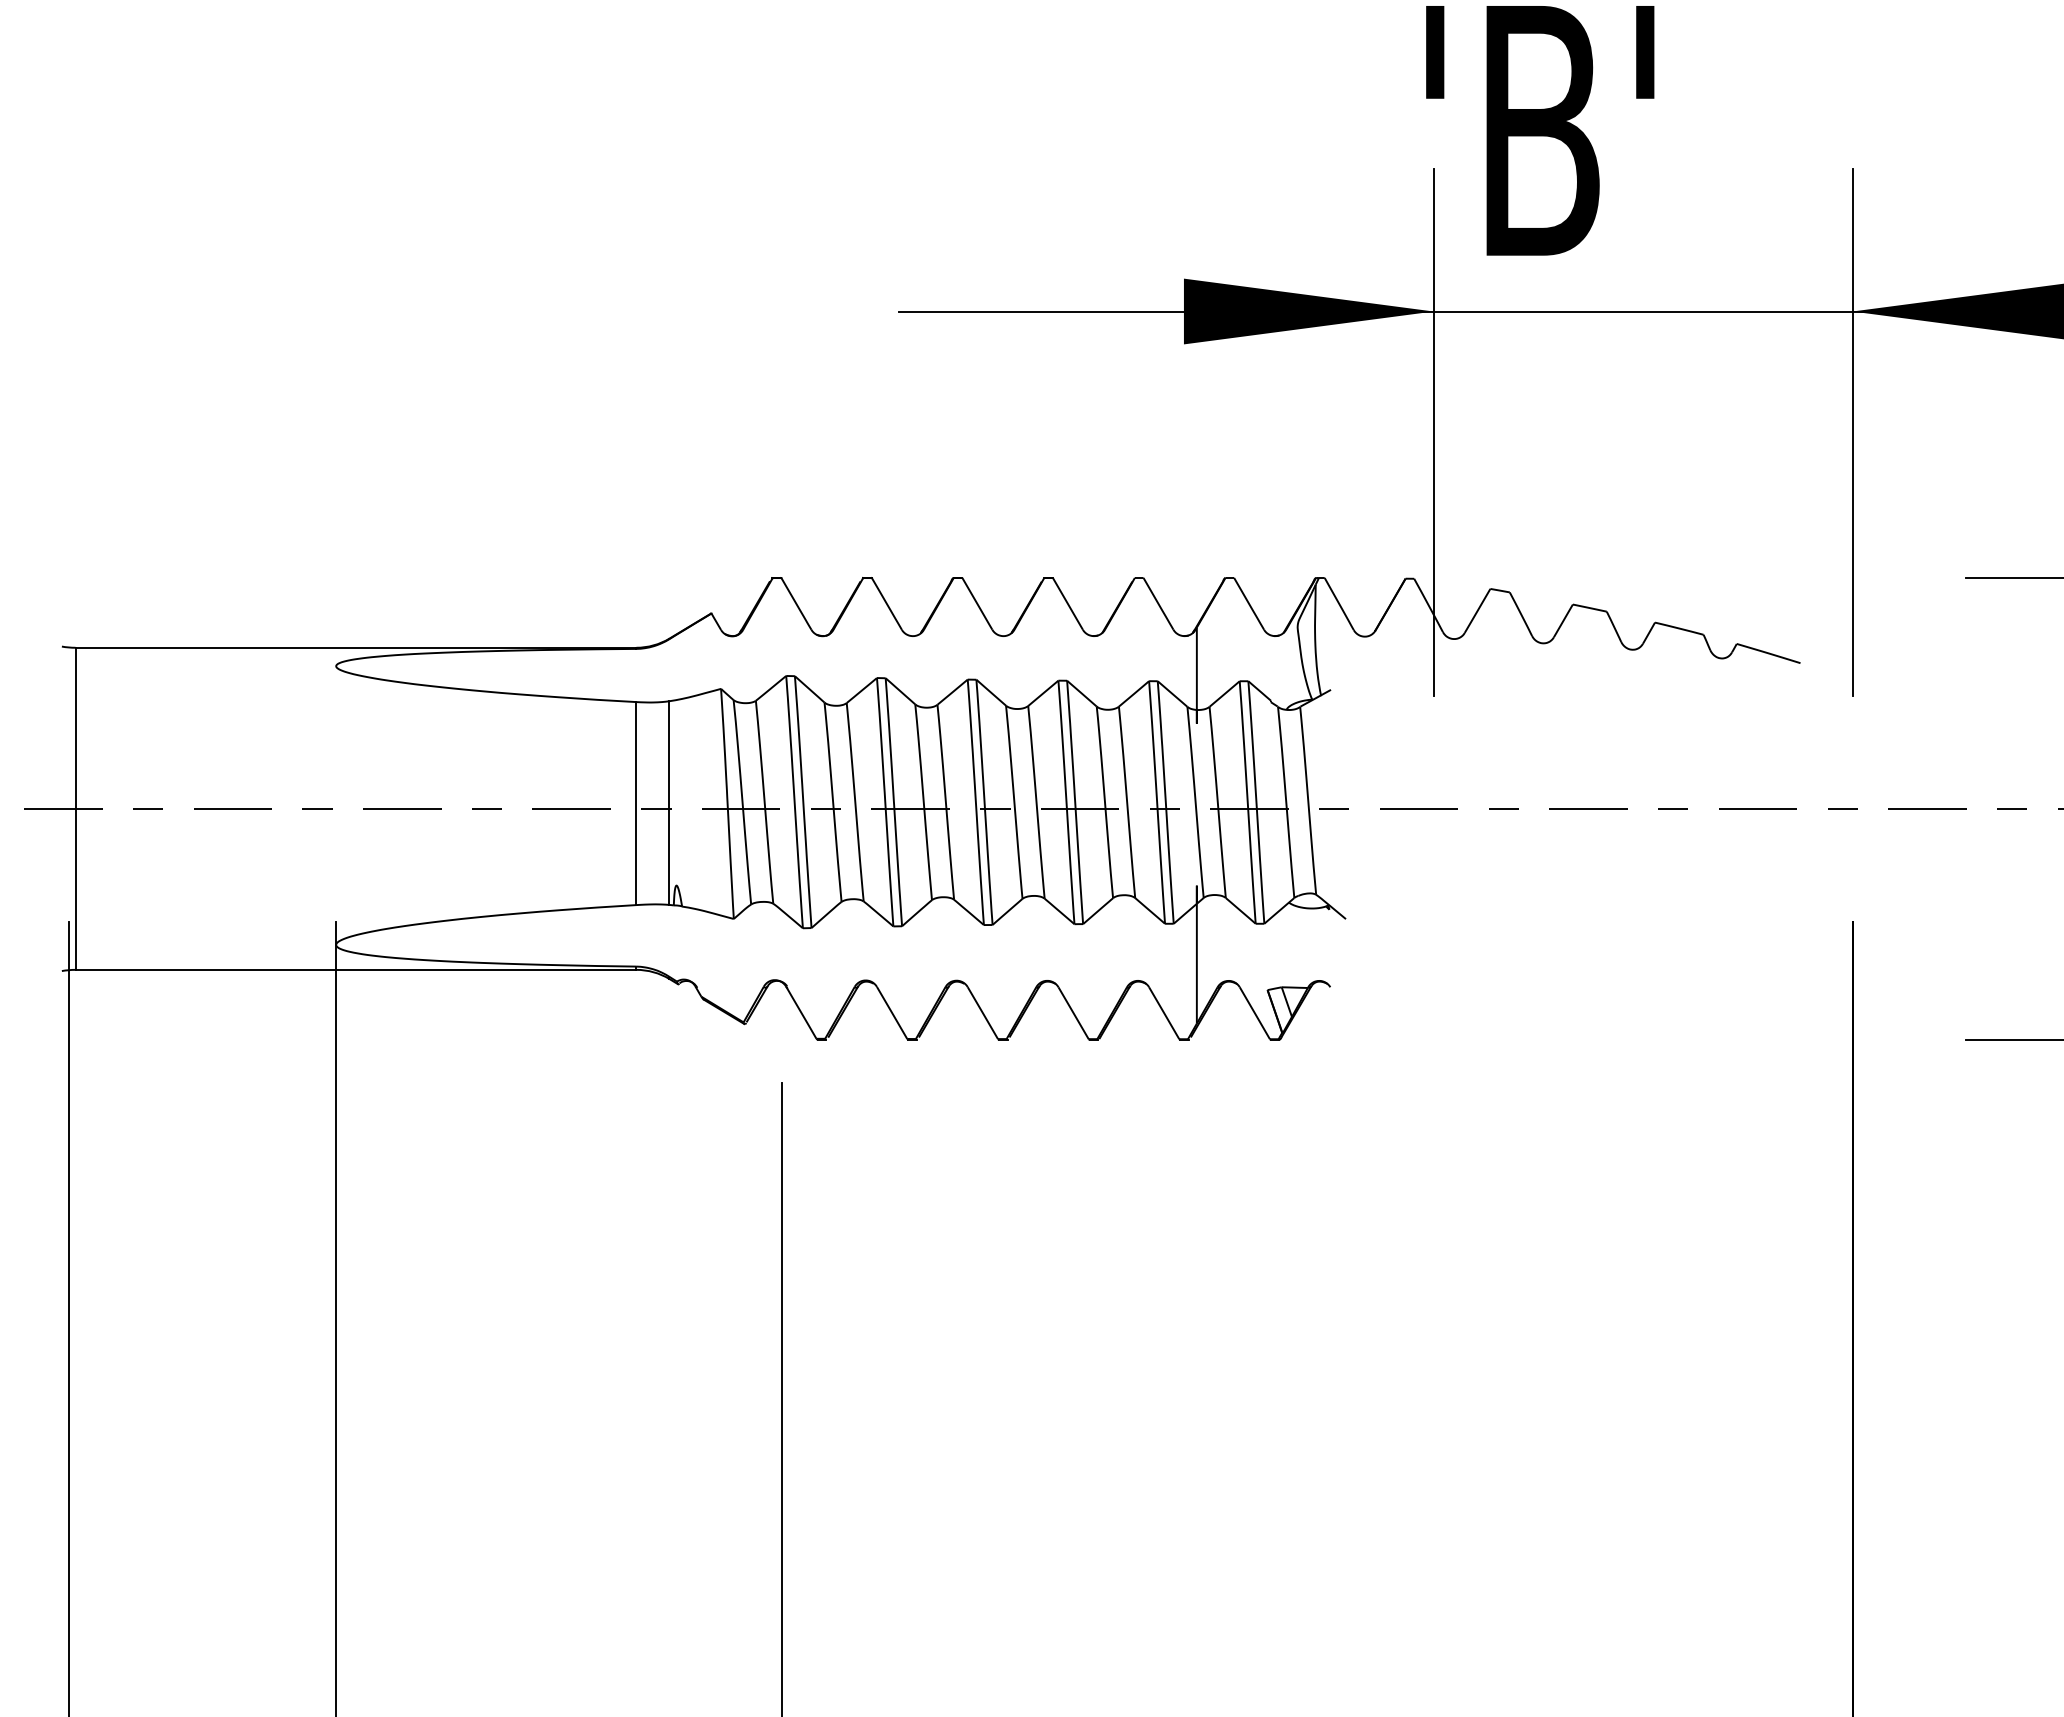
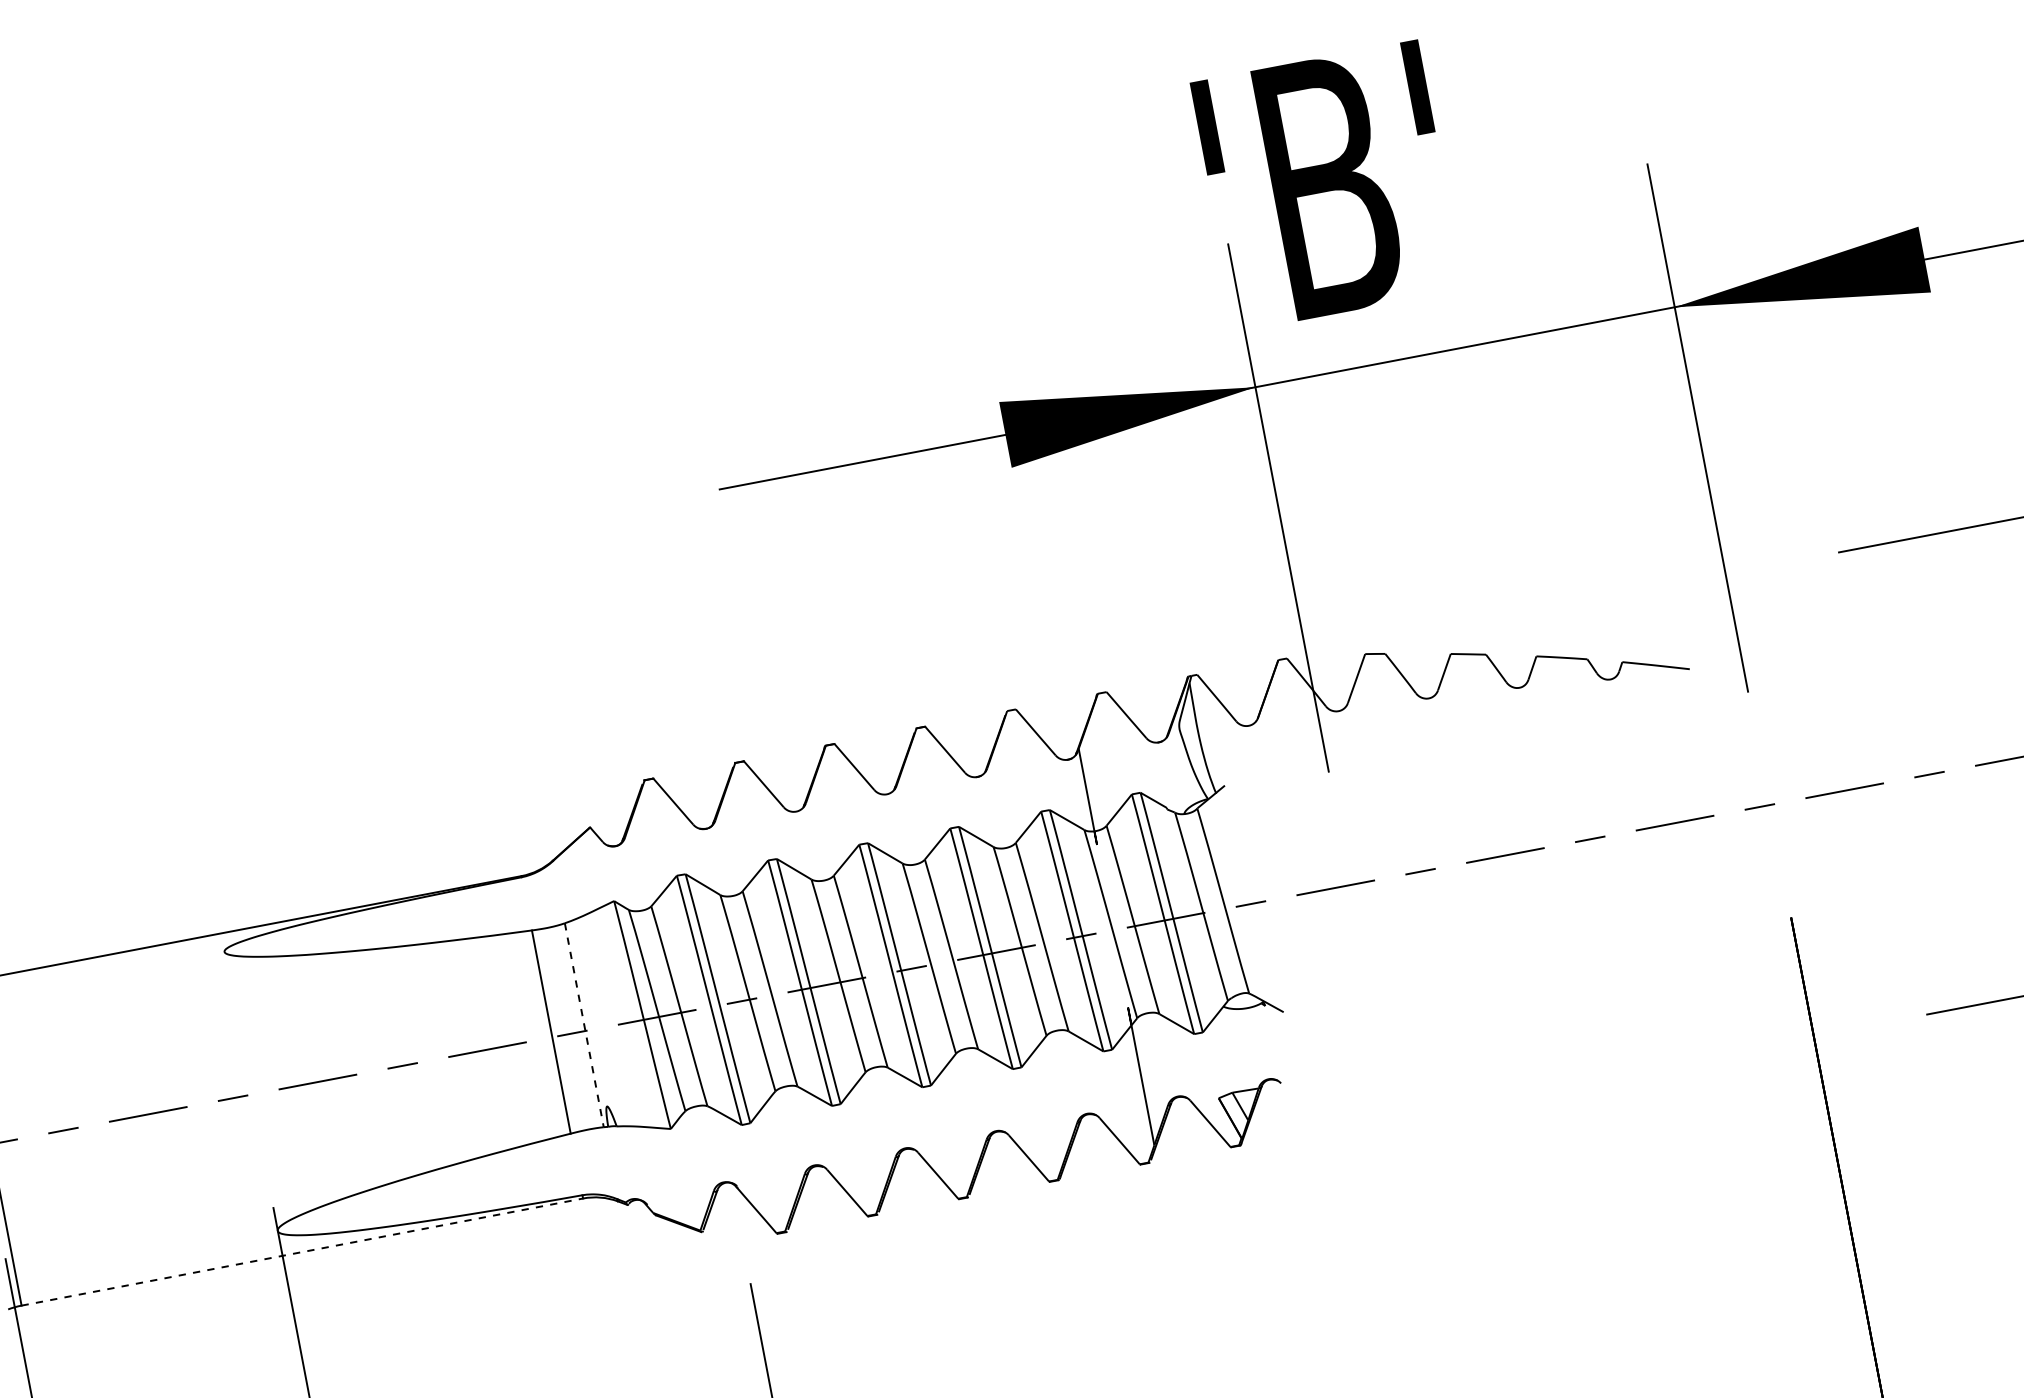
line: (669, 803) -> (584, 1025), solid -> dashed
line: (356, 969) -> (302, 1251), solid -> dashed

